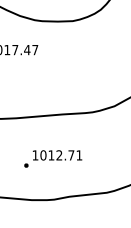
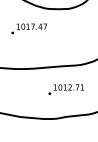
text: (53, 158) -> (66, 89), moved

